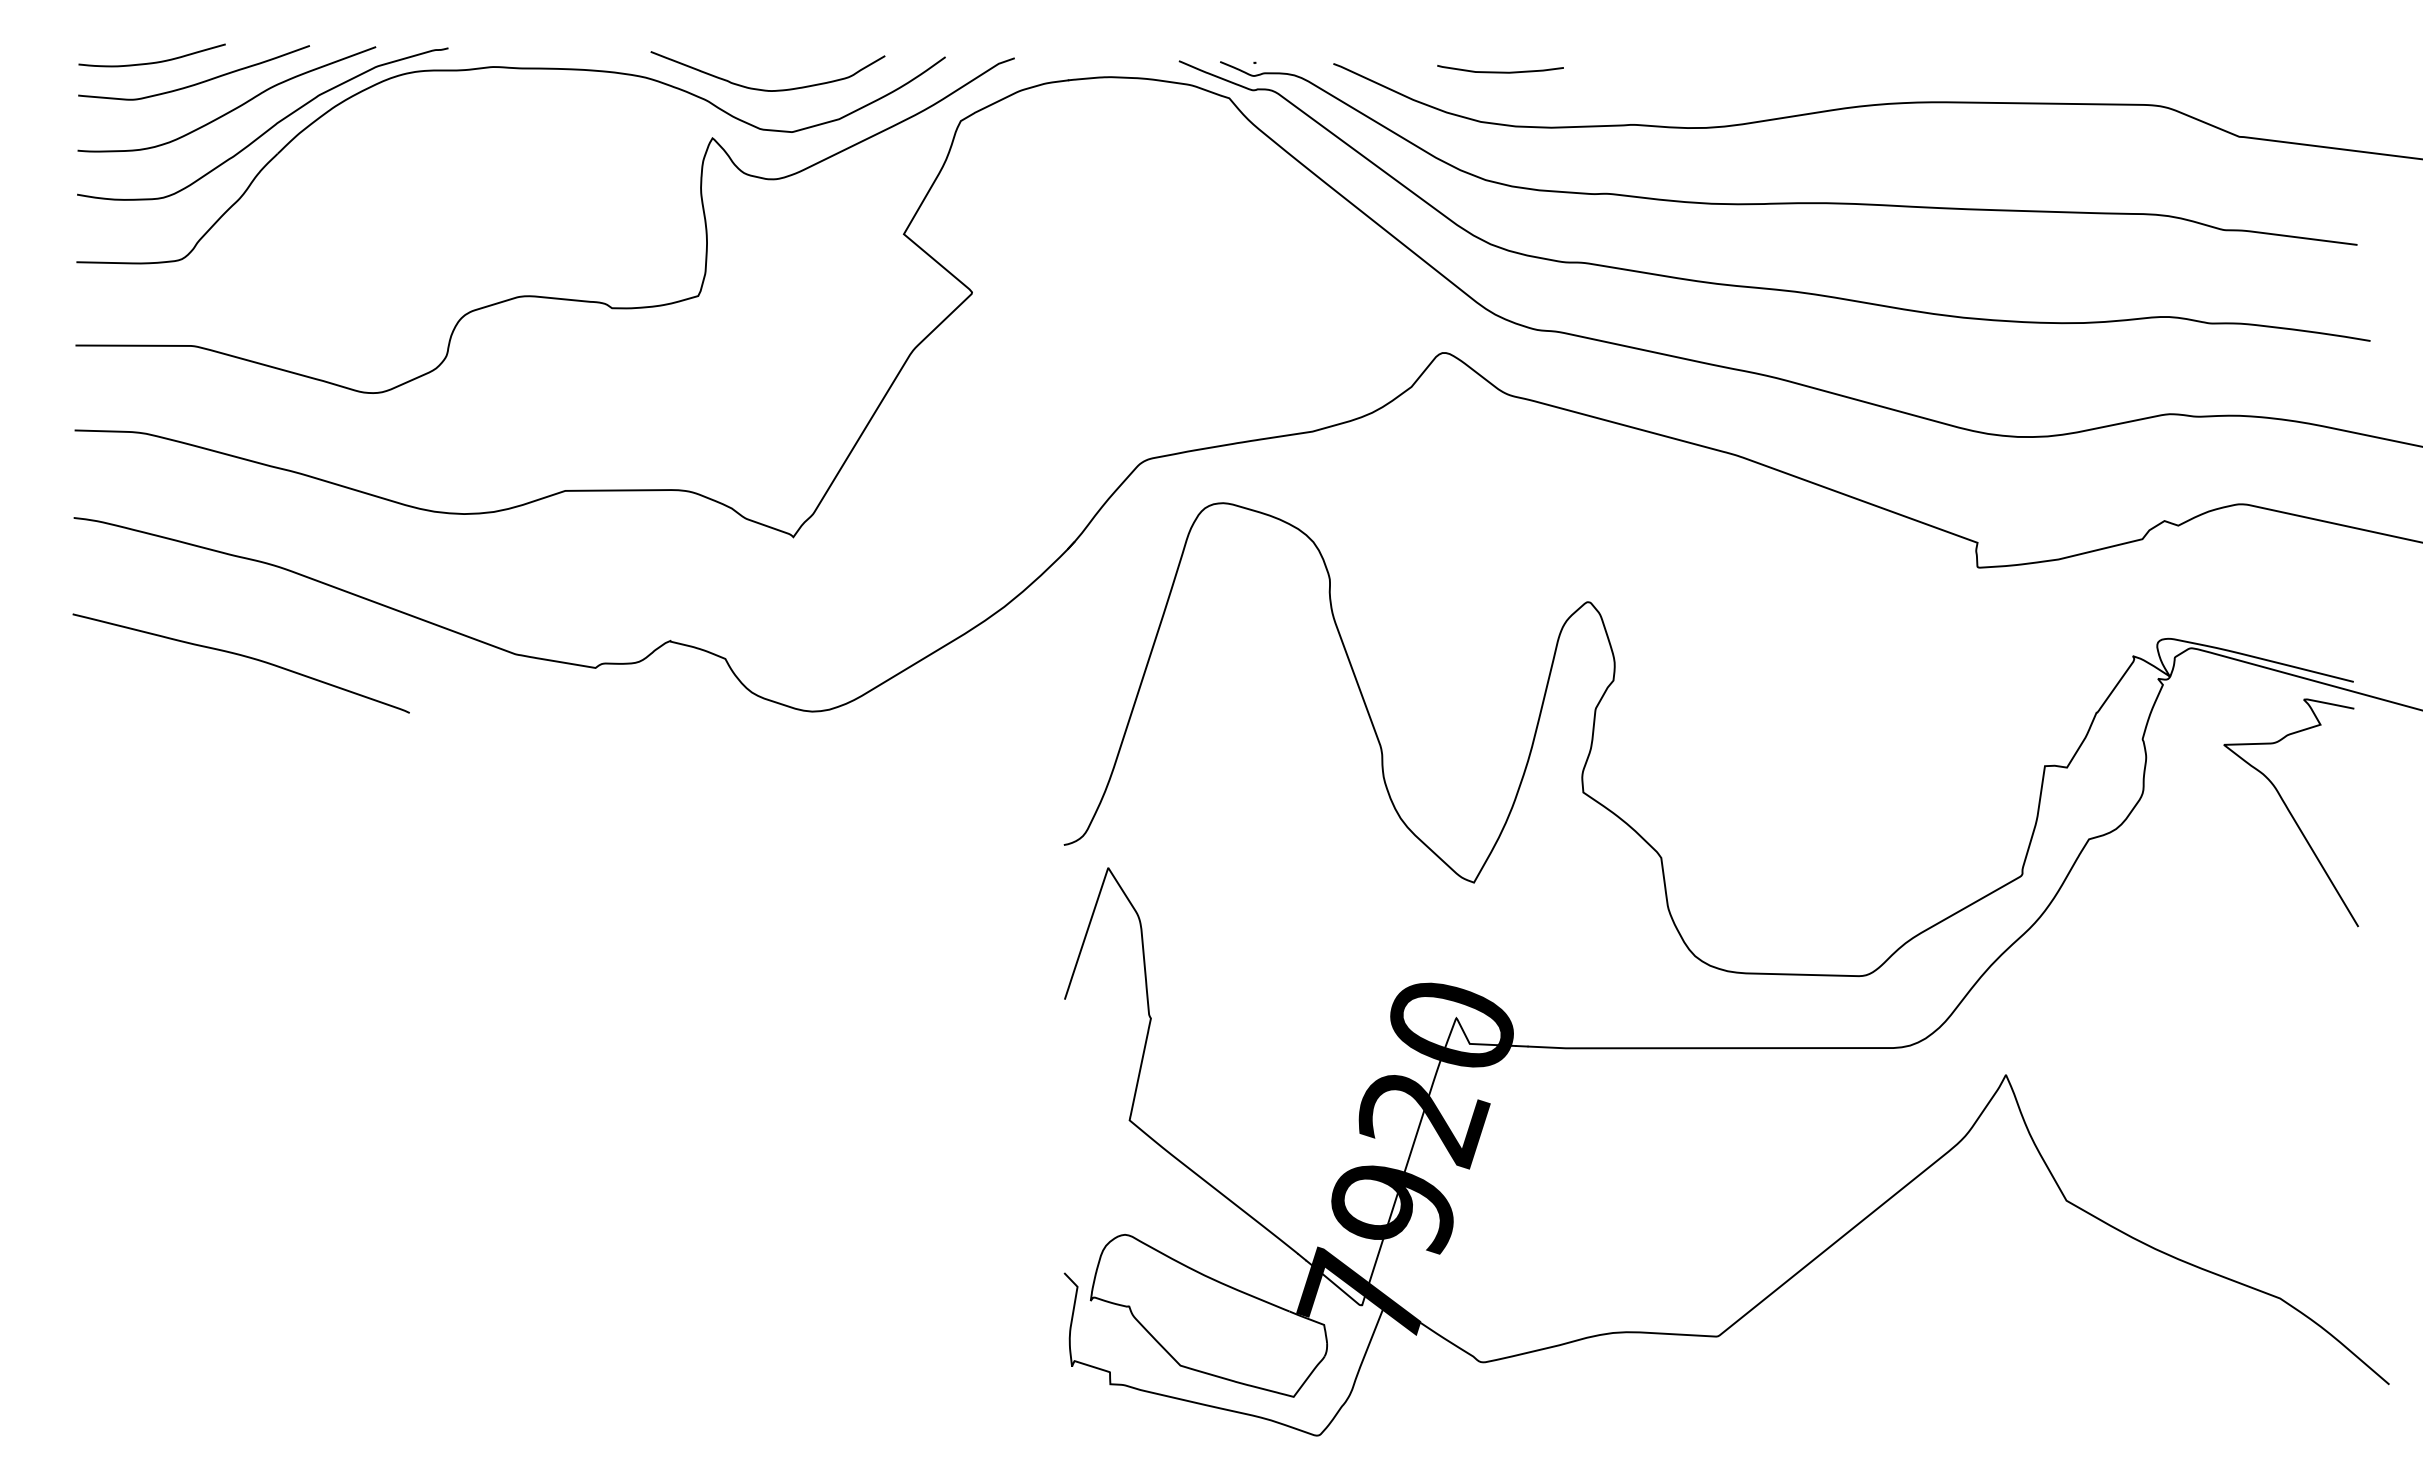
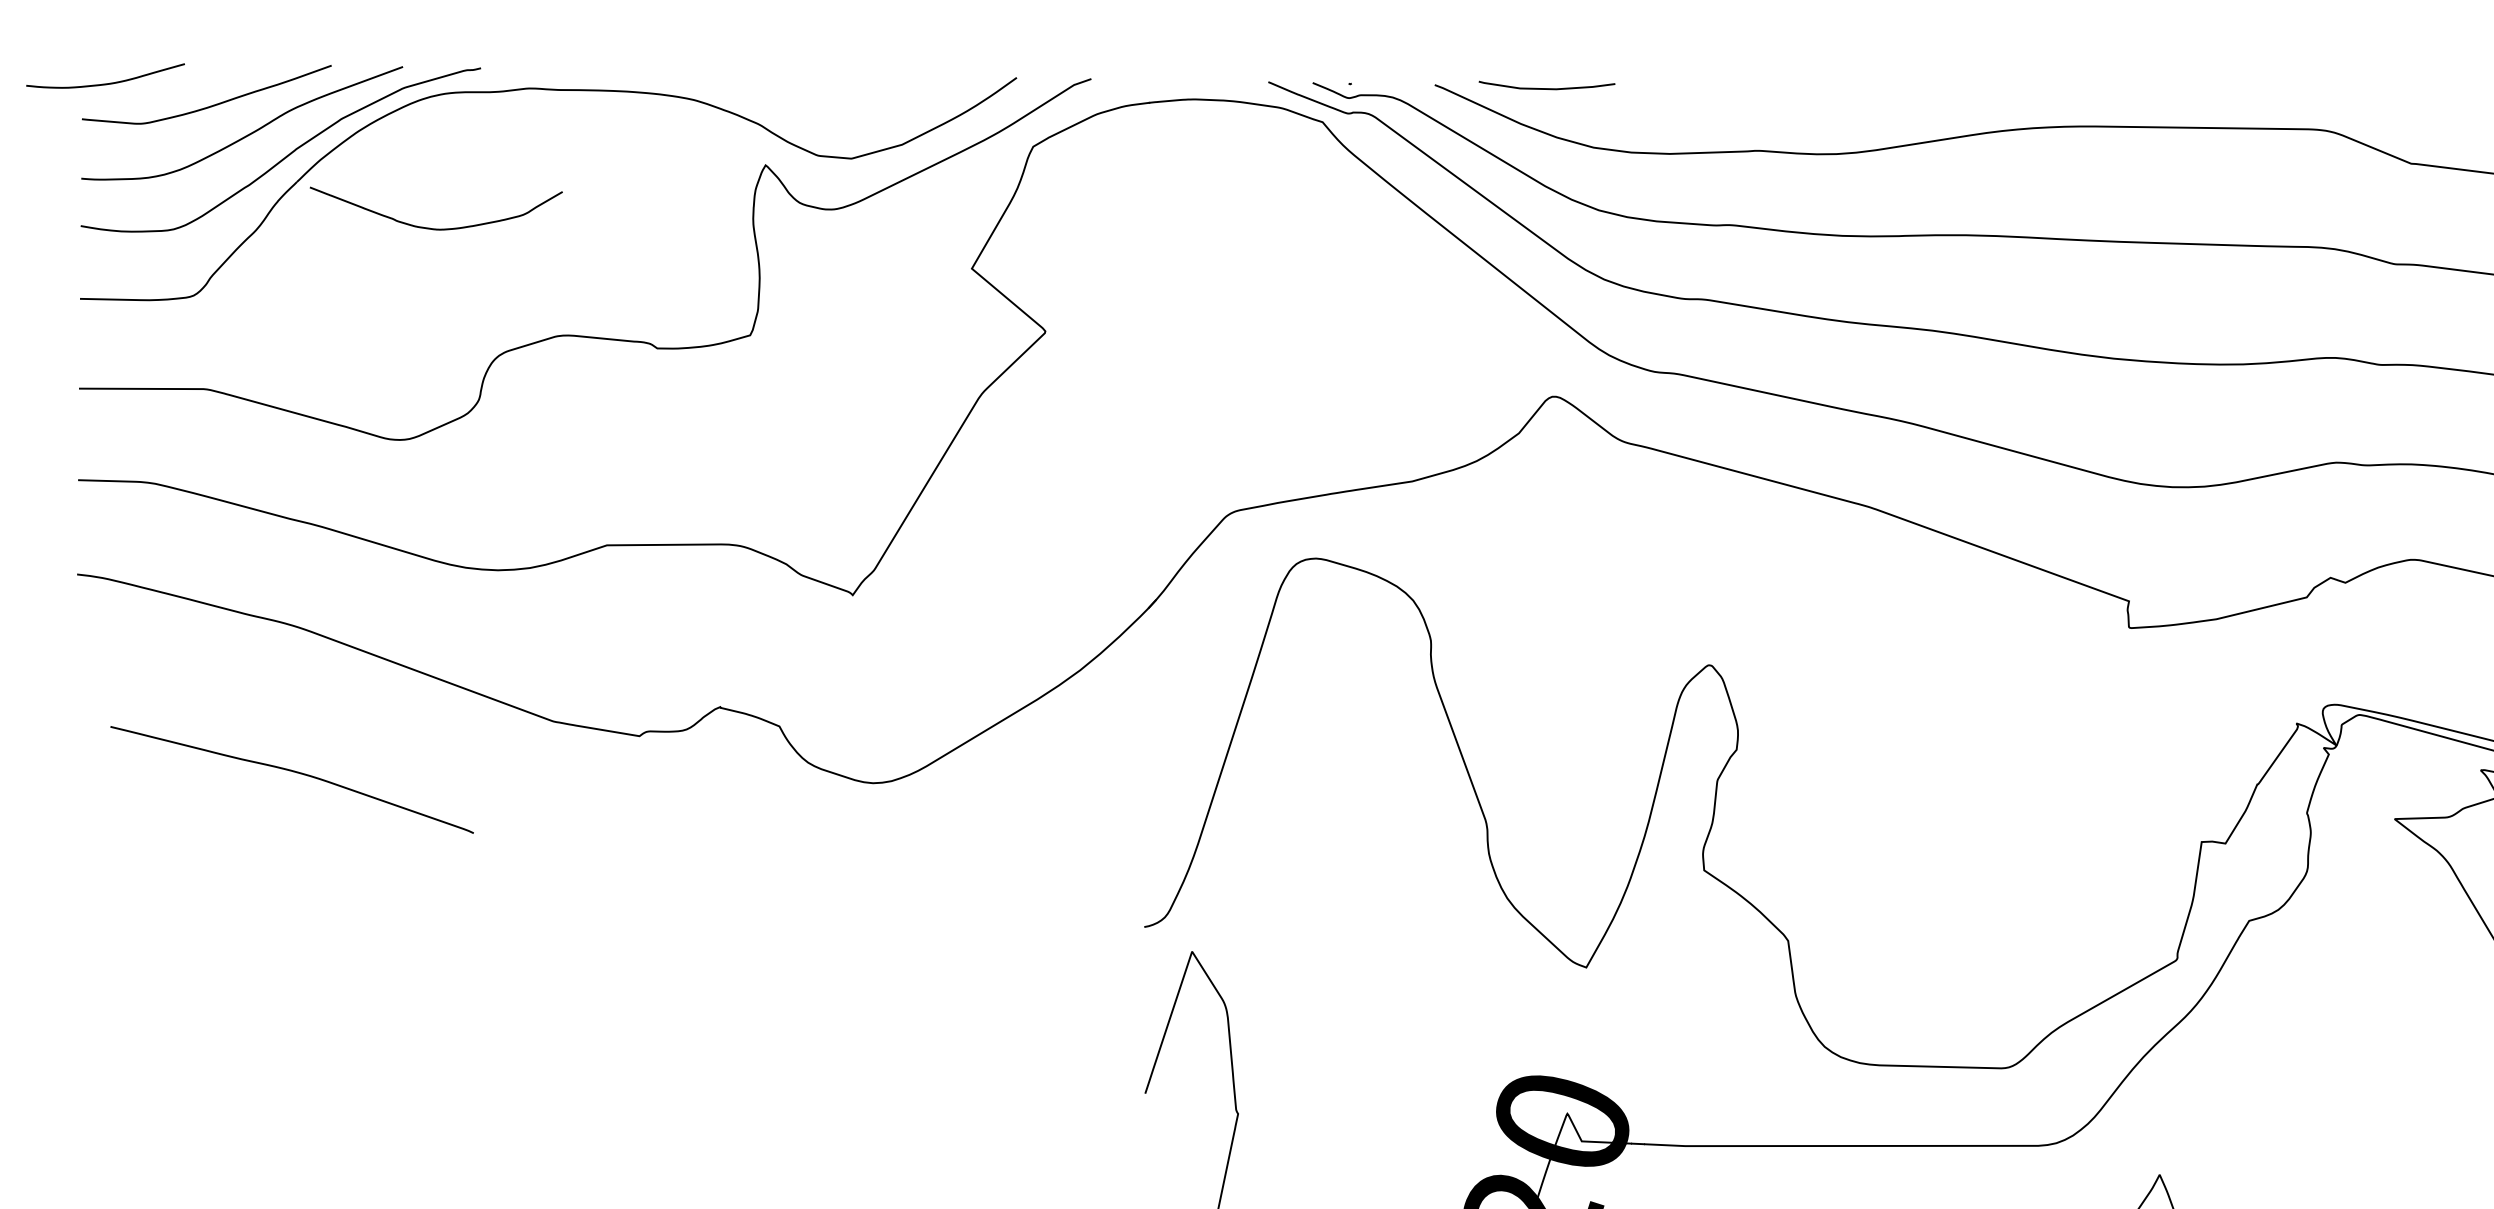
curve: (151, 62) -> (104, 83), moved
curve: (1500, 71) -> (1546, 87), moved
curve: (767, 89) -> (435, 228), moved
curve: (241, 656) -> (292, 772), moved

